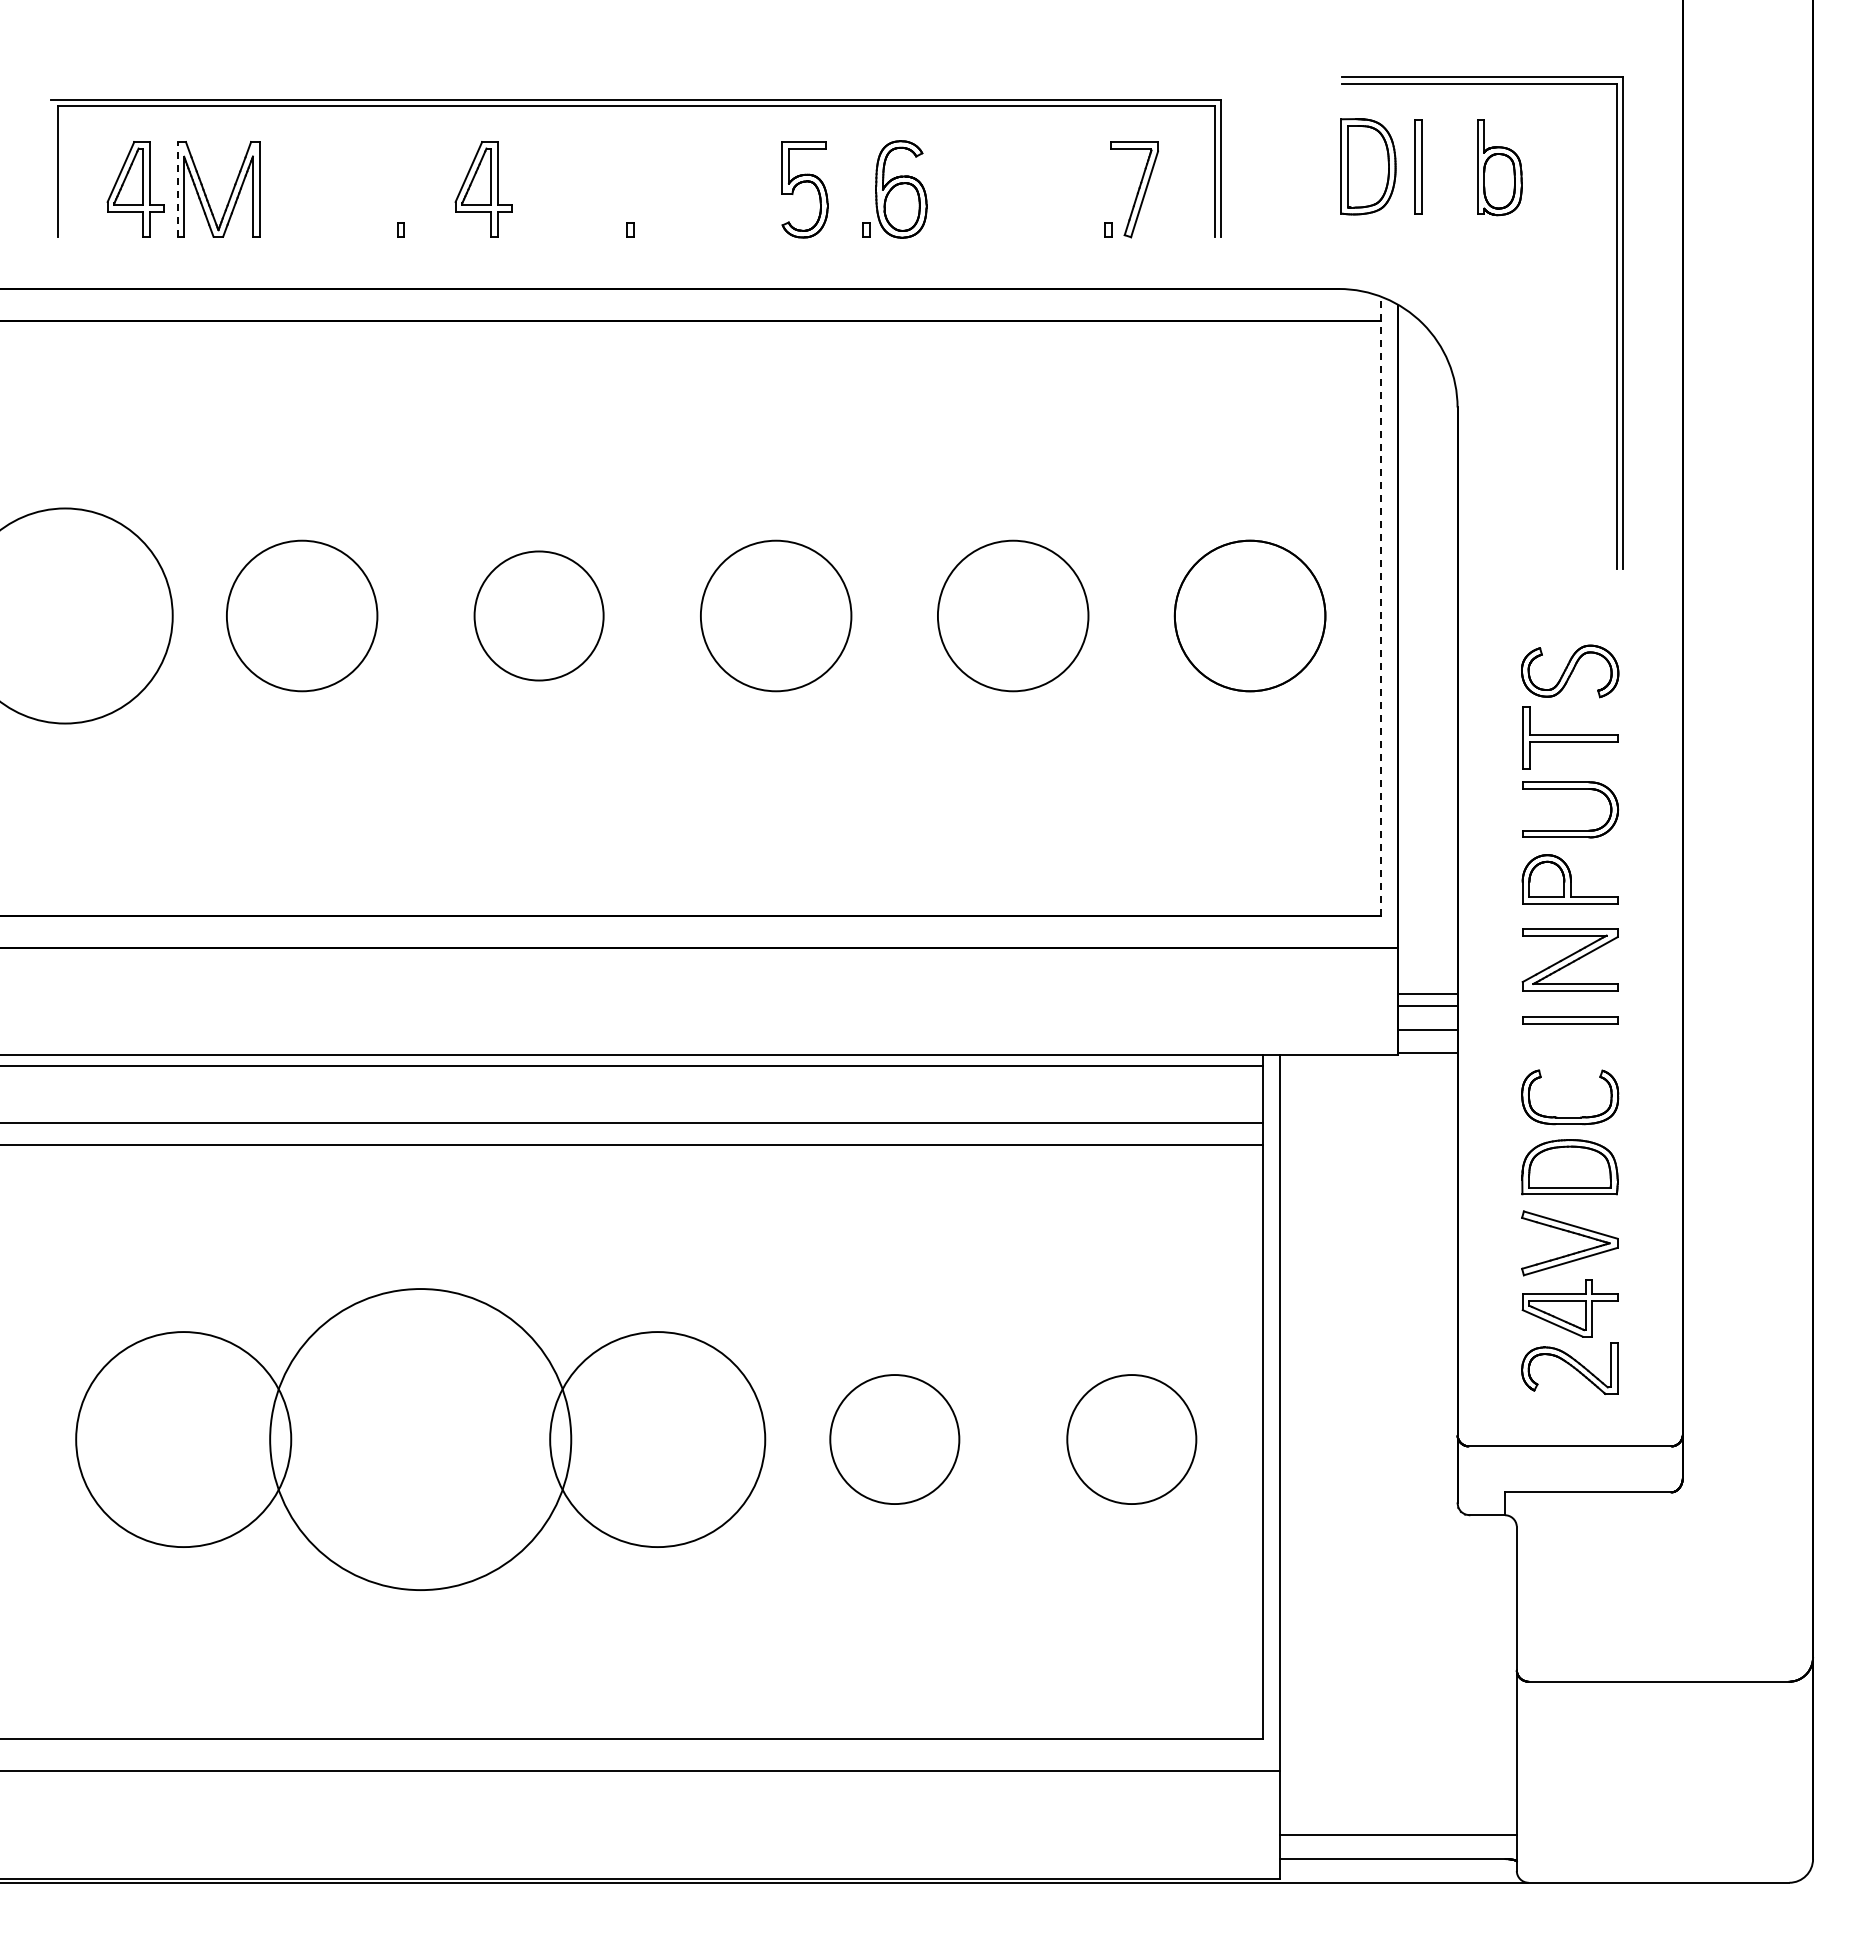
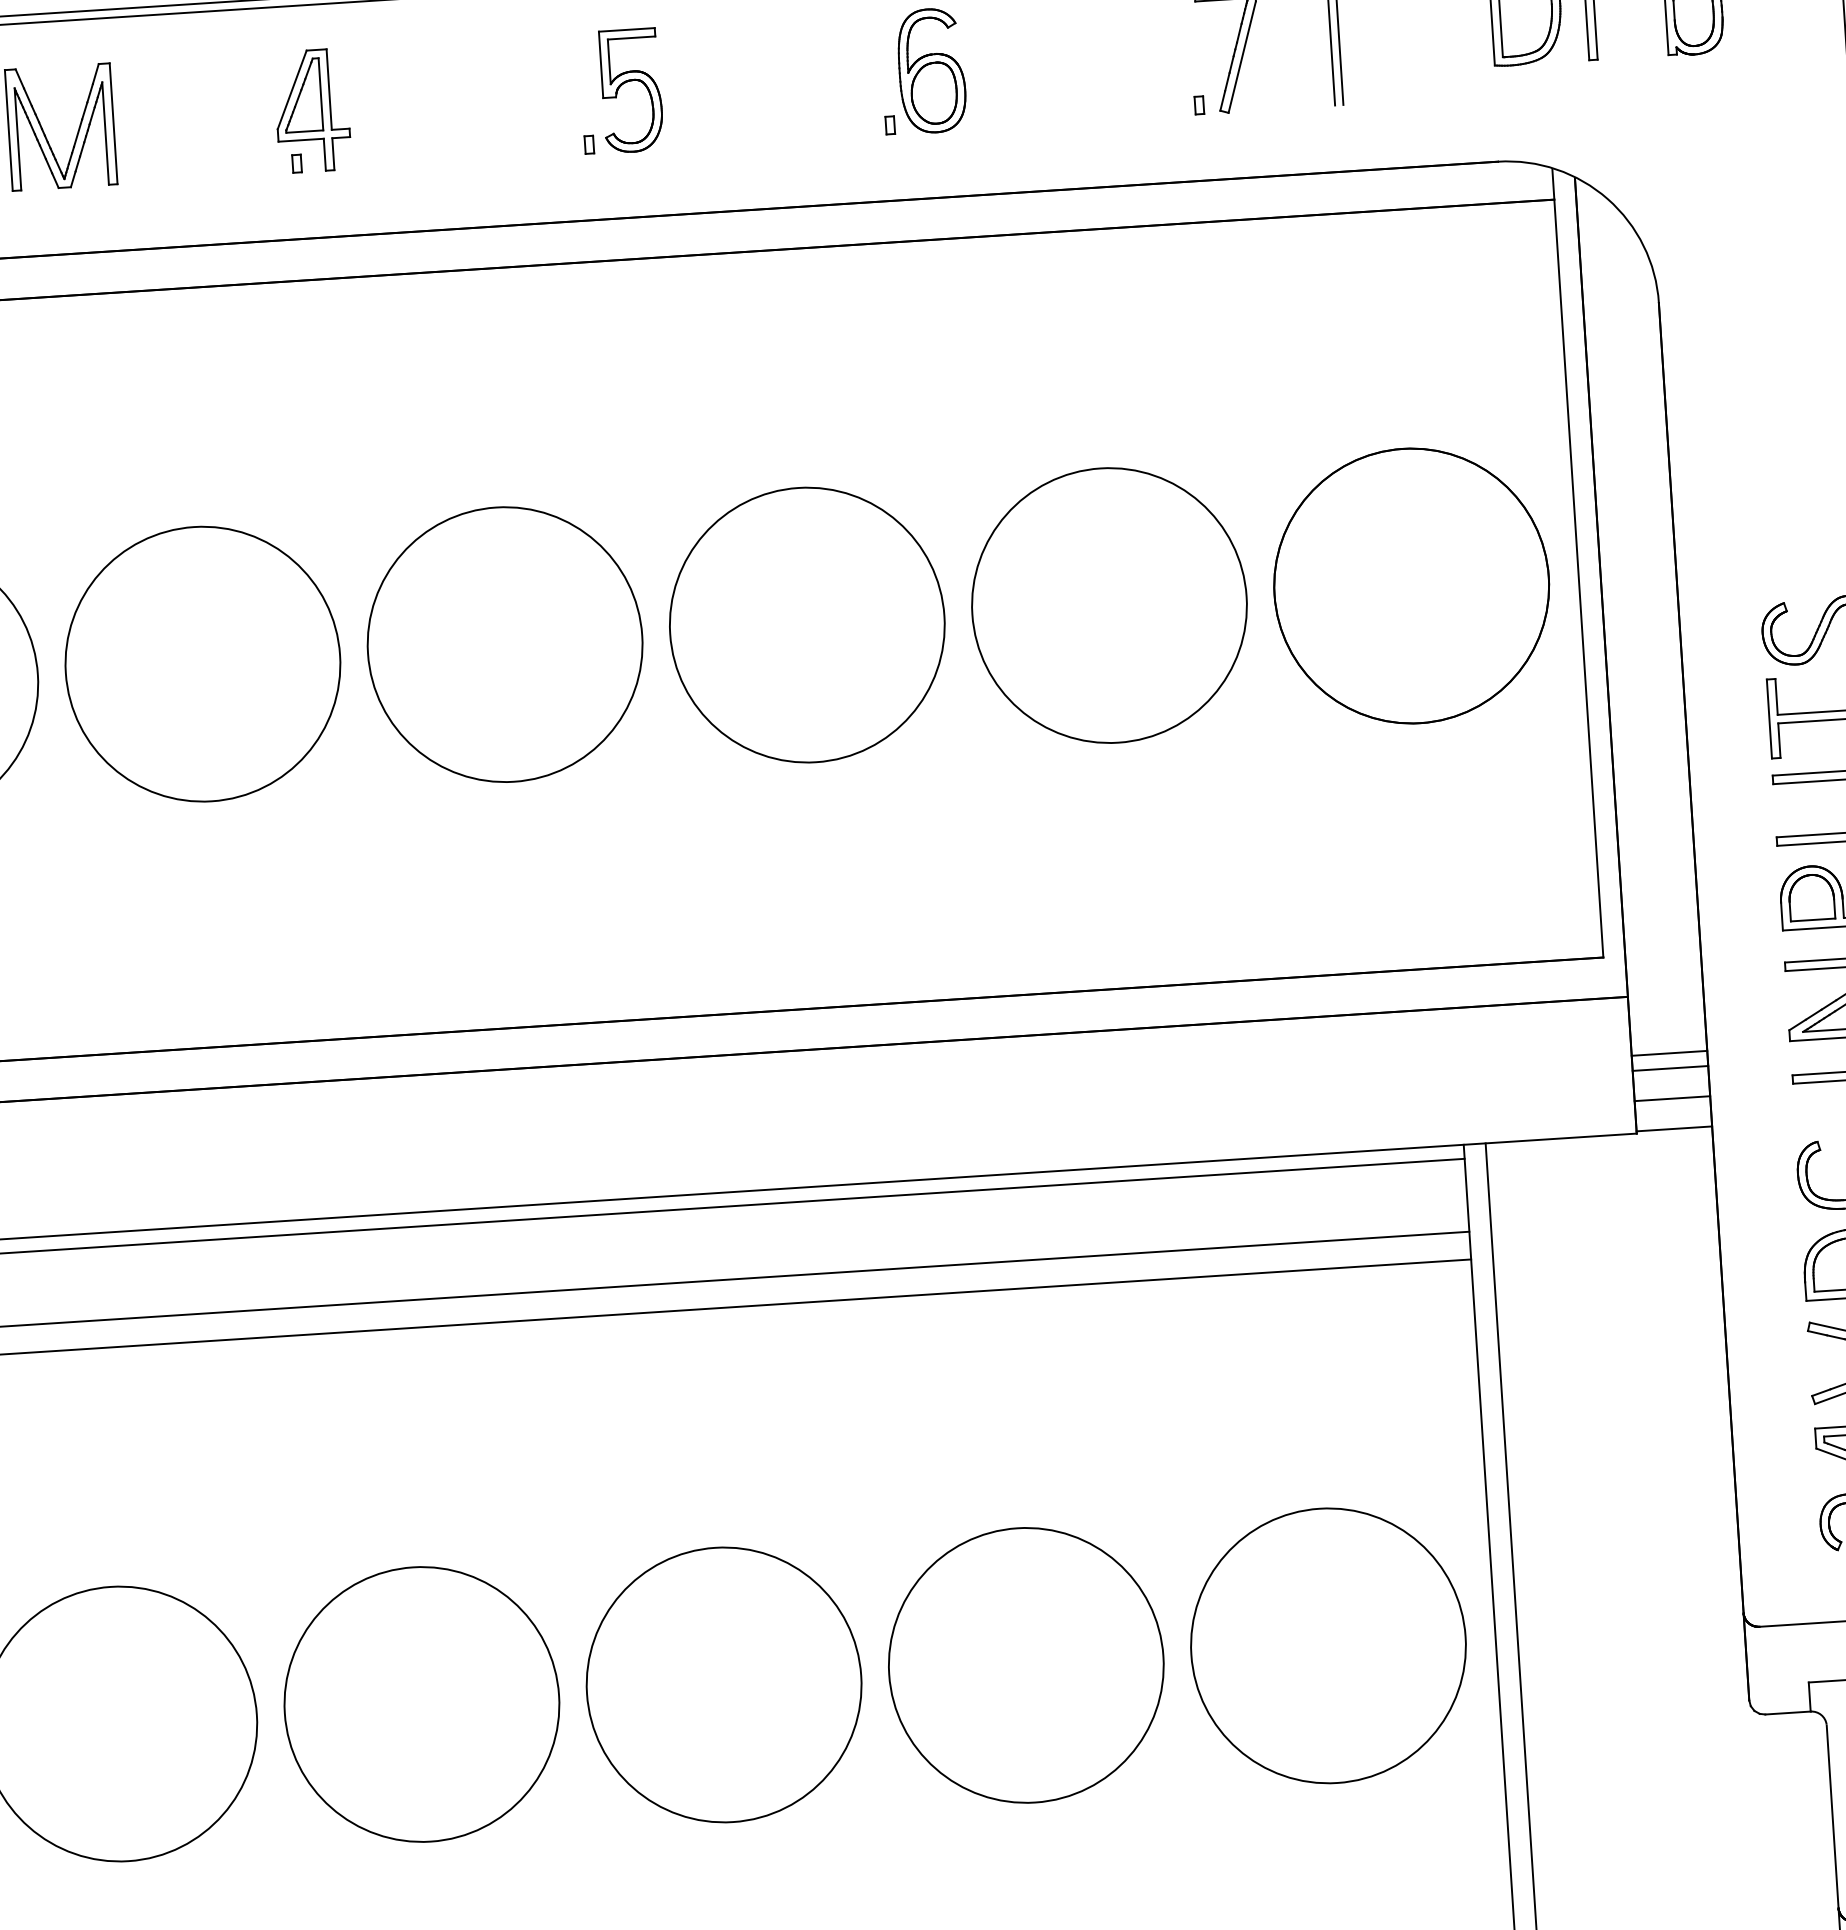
part: (802, 183) -> (627, 82), moved
line: (177, 188) -> (8, 129), dashed -> solid
part: (483, 189) -> (312, 111), moved
line: (1381, 606) -> (1578, 563), dashed -> solid
circle: (301, 615) -> (202, 663), size x1.43
circle: (538, 615) -> (504, 644), size x1.67
circle: (775, 615) -> (806, 624), size x1.43
circle: (1012, 615) -> (1108, 604), size x1.43
circle: (1249, 615) -> (1410, 585), size x1.43
circle: (420, 1439) -> (421, 1704), size x0.71
circle: (894, 1439) -> (1026, 1665), size x1.67
circle: (1131, 1439) -> (1328, 1645), size x1.67

